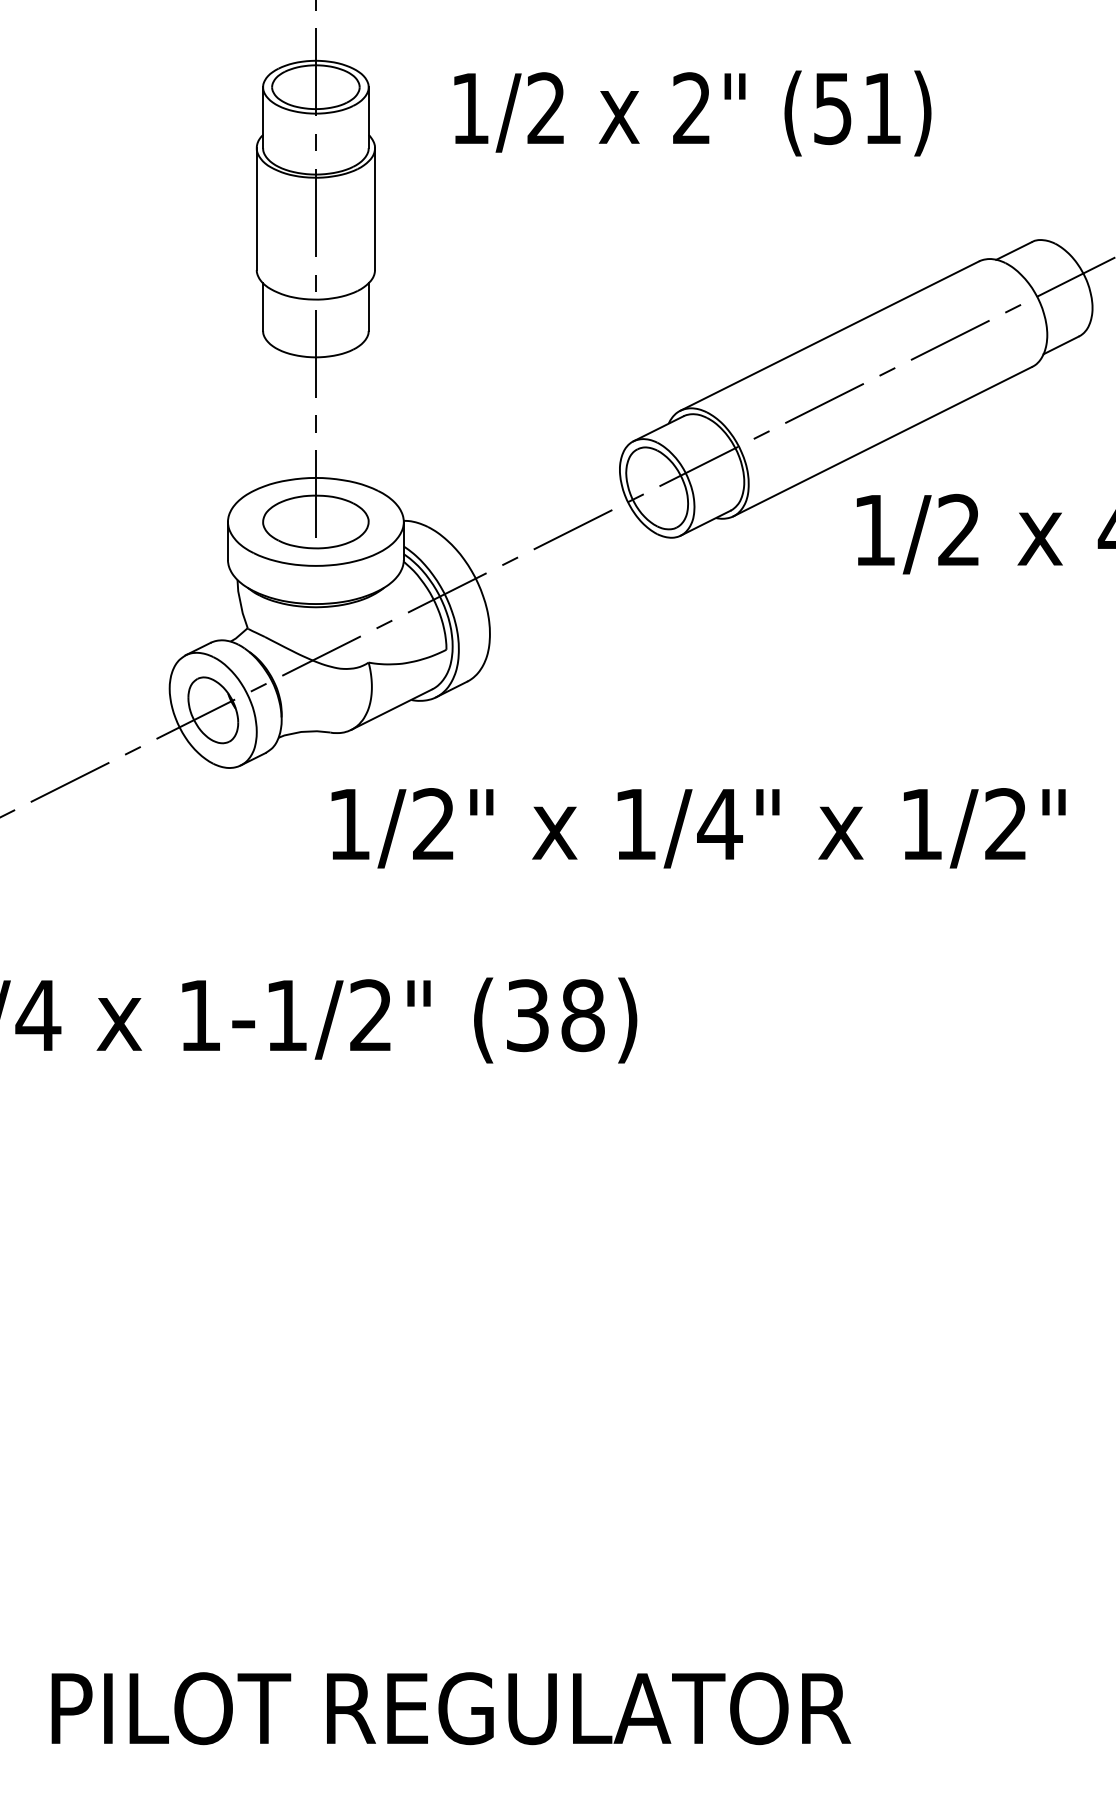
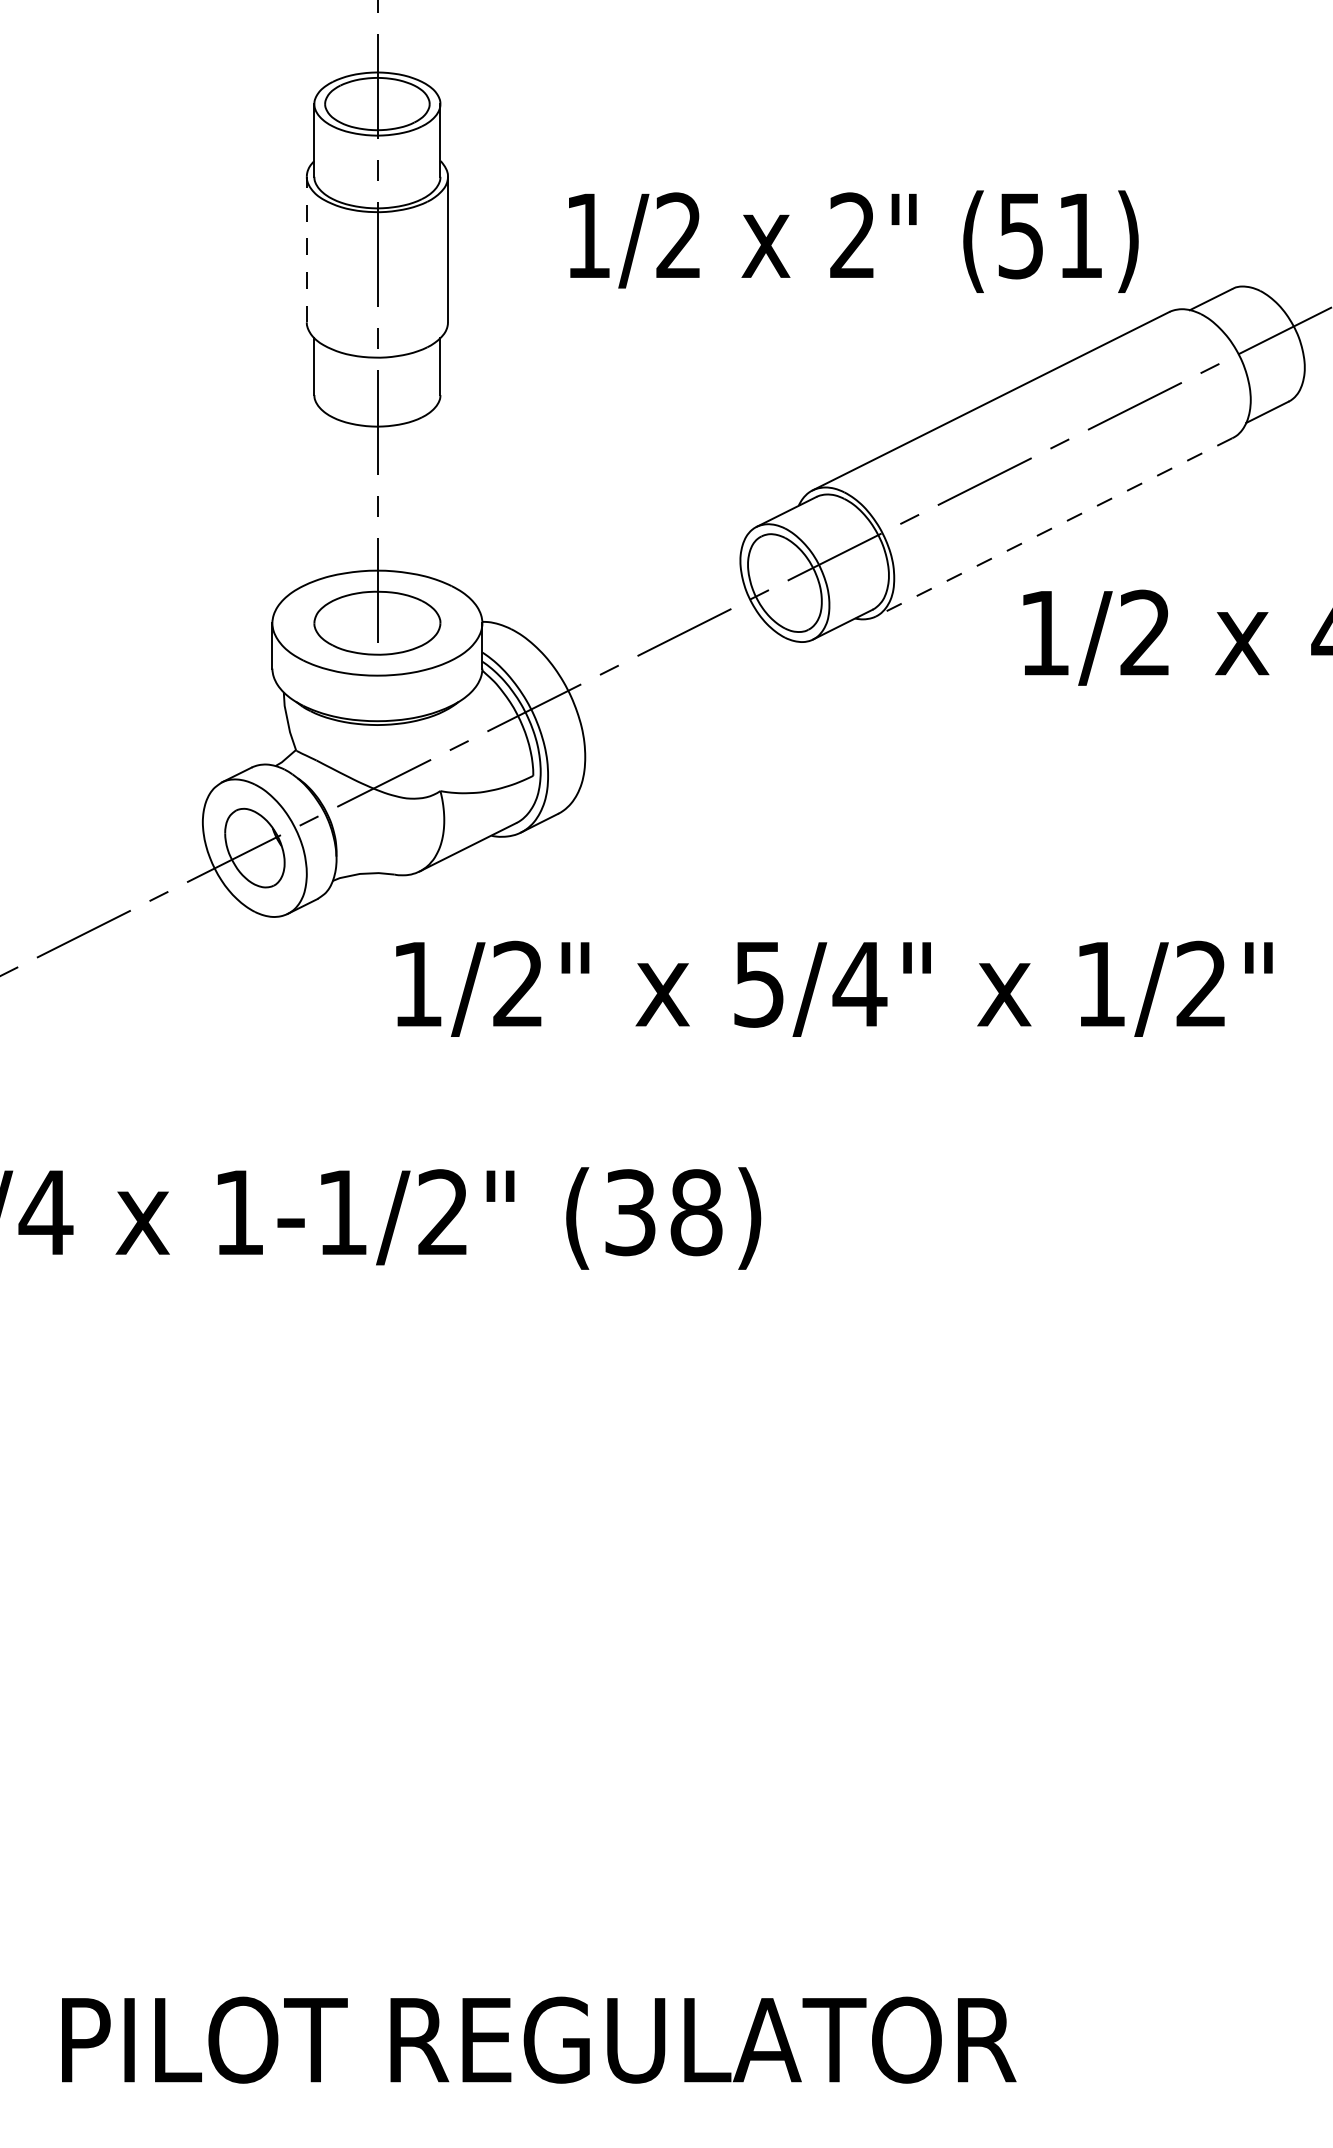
text: (692, 113) -> (853, 241), moved
line: (256, 209) -> (306, 250), solid -> dashed
line: (882, 441) -> (1053, 527), solid -> dashed
text: (635, 824) -> (759, 984), 1/4" -> 5/4"

